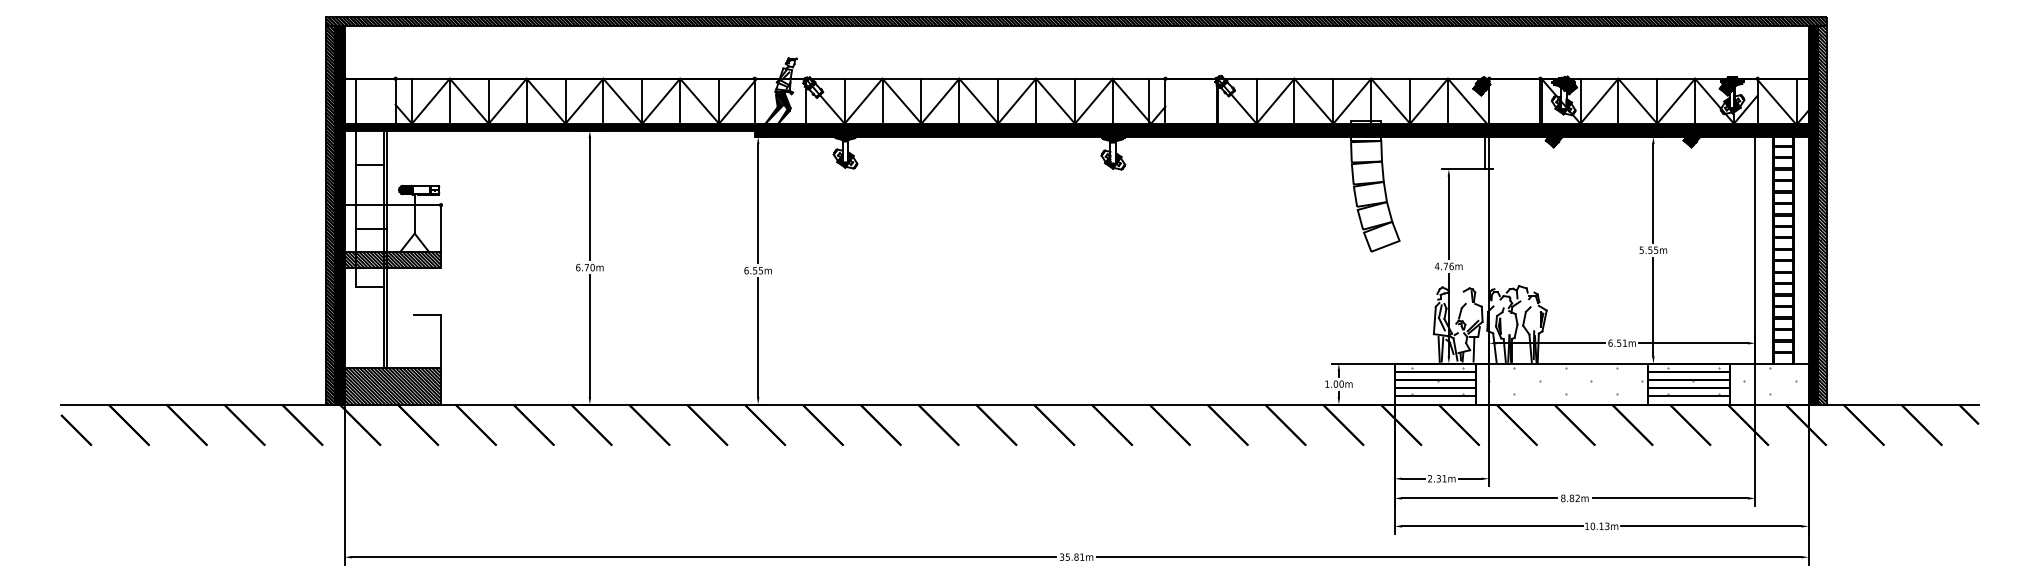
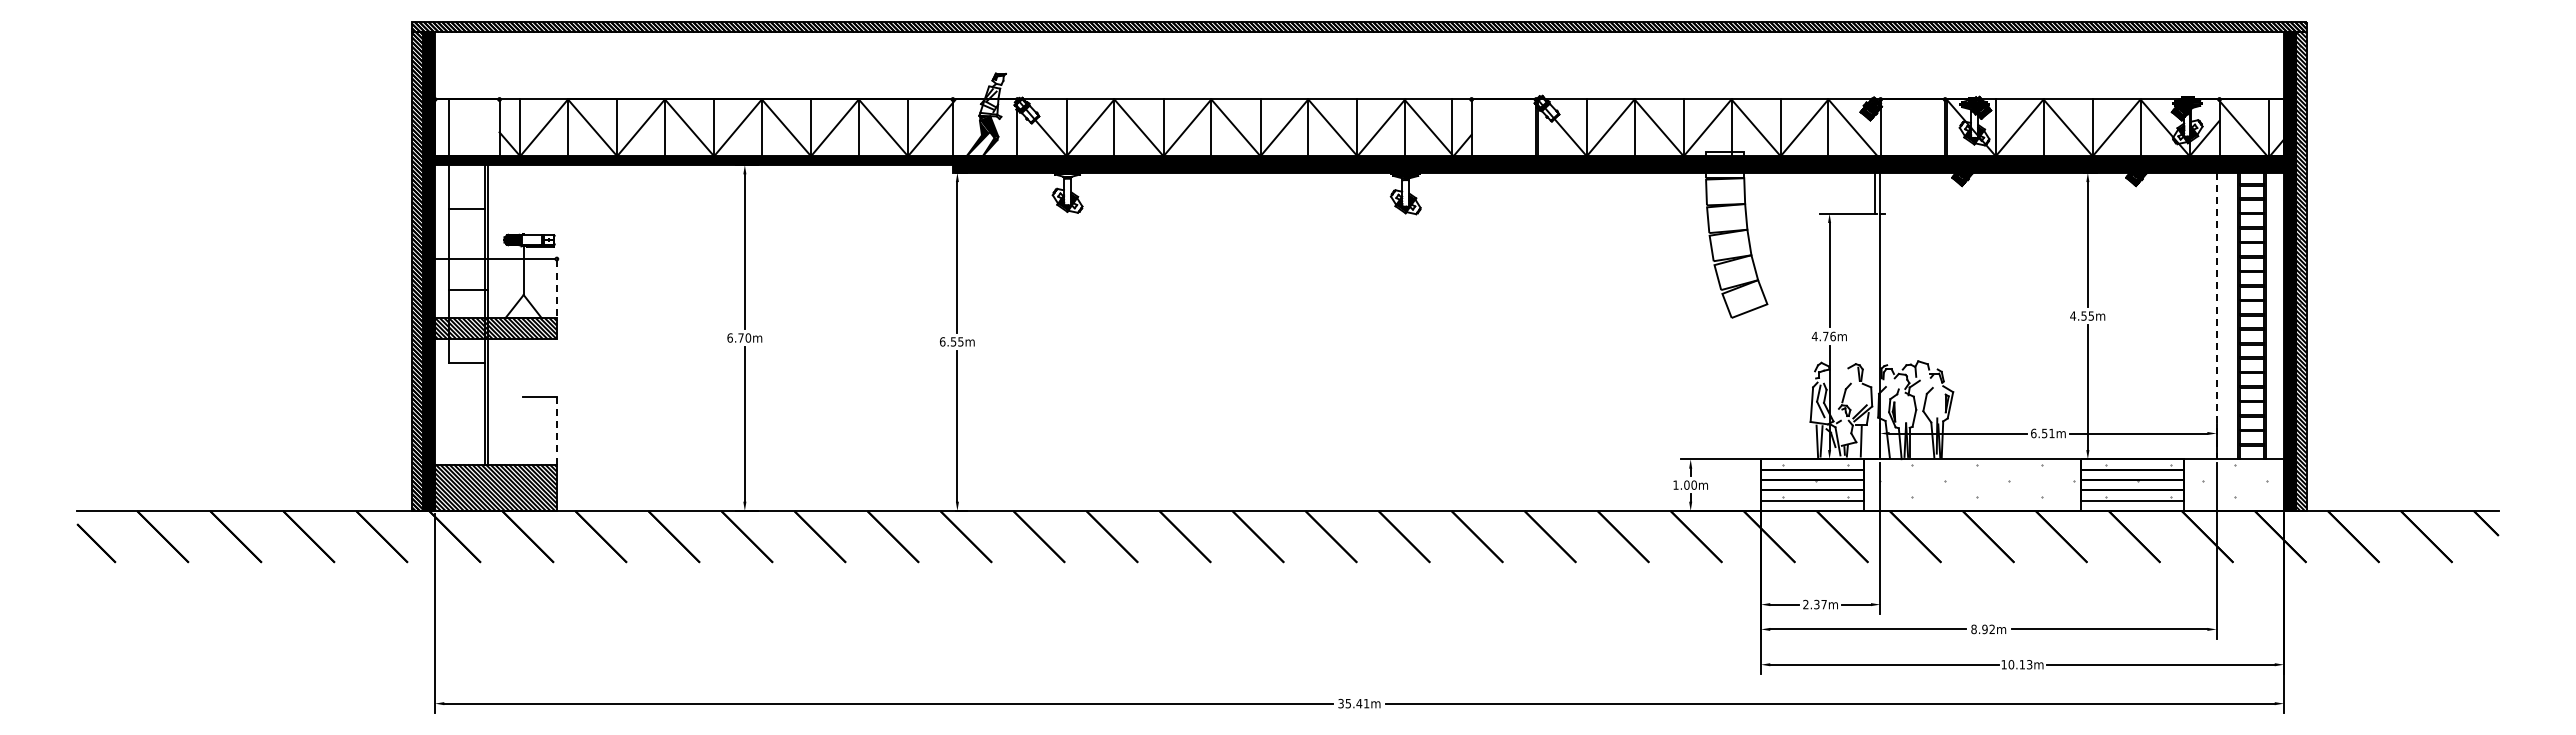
line: (440, 229) -> (556, 289), solid -> dashed
text: (1642, 249) -> (2073, 315), 5.55m -> 4.55m
line: (1755, 250) -> (2216, 316), solid -> dashed
line: (440, 340) -> (556, 430), solid -> dashed
text: (1444, 478) -> (1823, 604), 2.31m -> 2.37m
text: (1571, 498) -> (1984, 629), 8.82m -> 8.92m
text: (1076, 557) -> (1359, 703), 35.81m -> 35.41m

